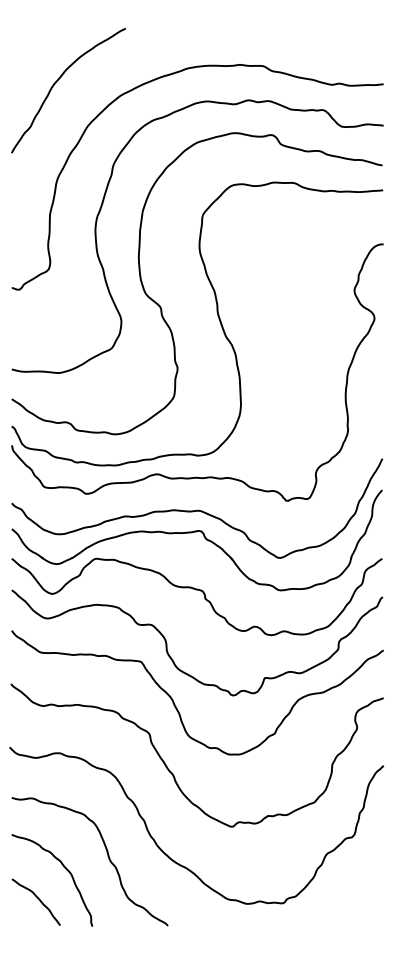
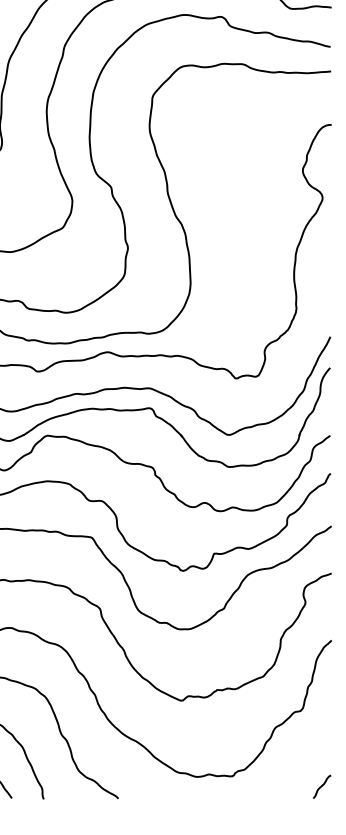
curve: (373, 913) -> (321, 786), added

